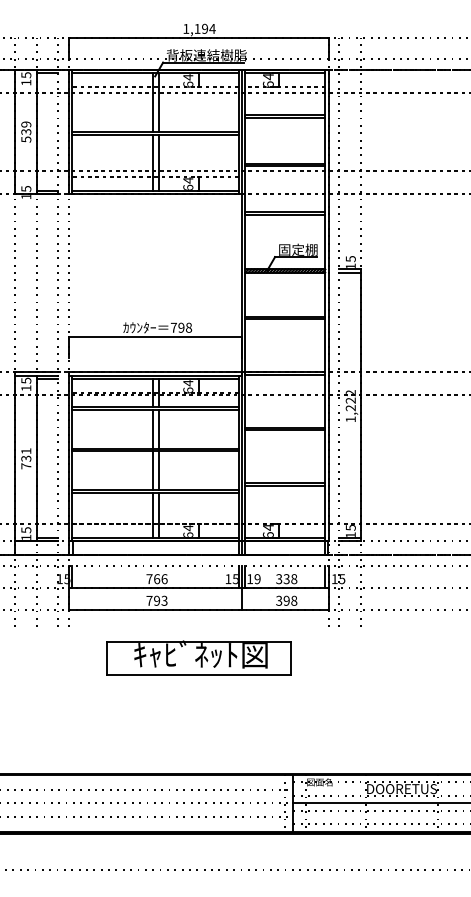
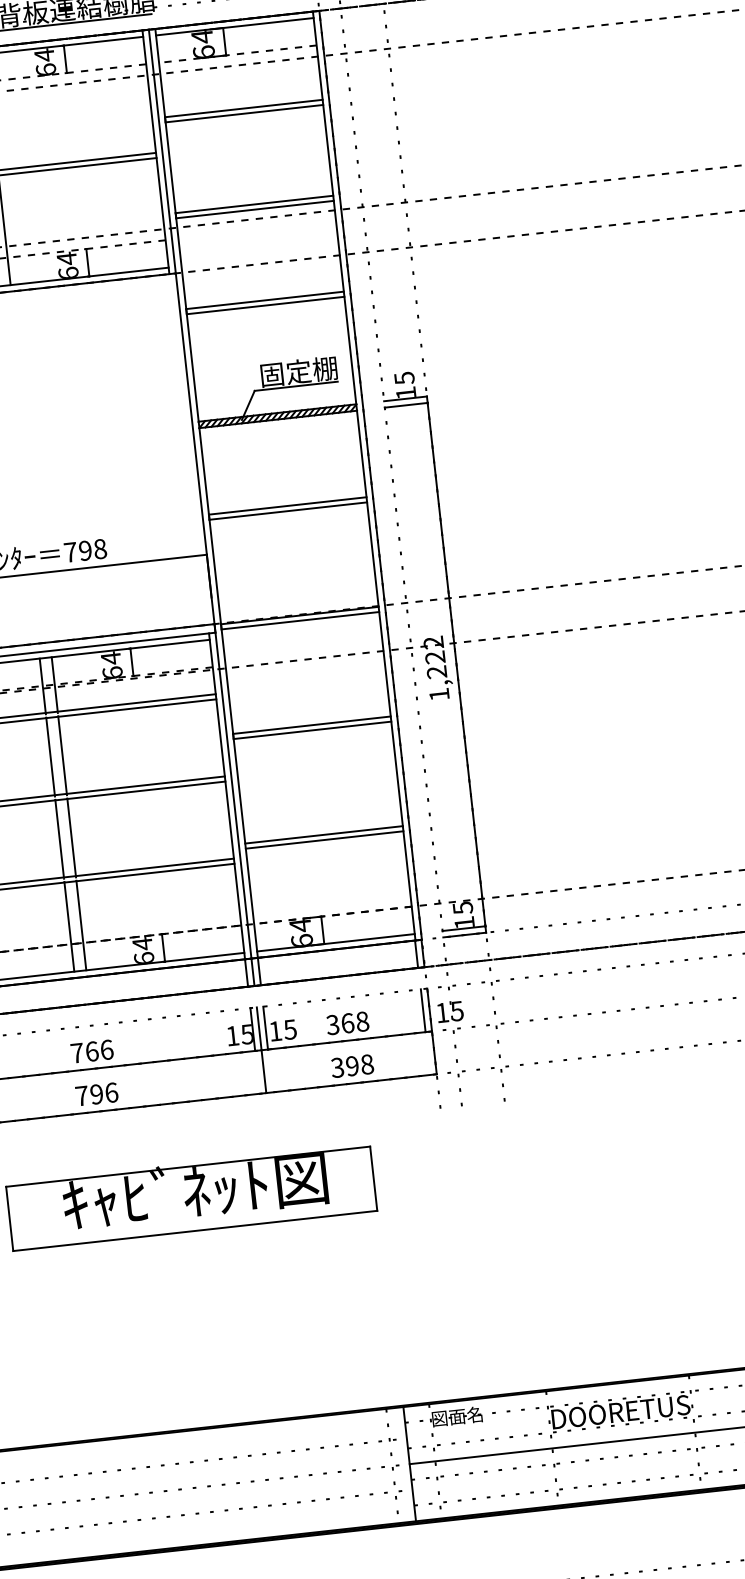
text: (257, 578) -> (290, 1028), 19 -> 15
text: (286, 579) -> (347, 1024), 338 -> 368
text: (164, 600) -> (111, 1092), 793 -> 796

